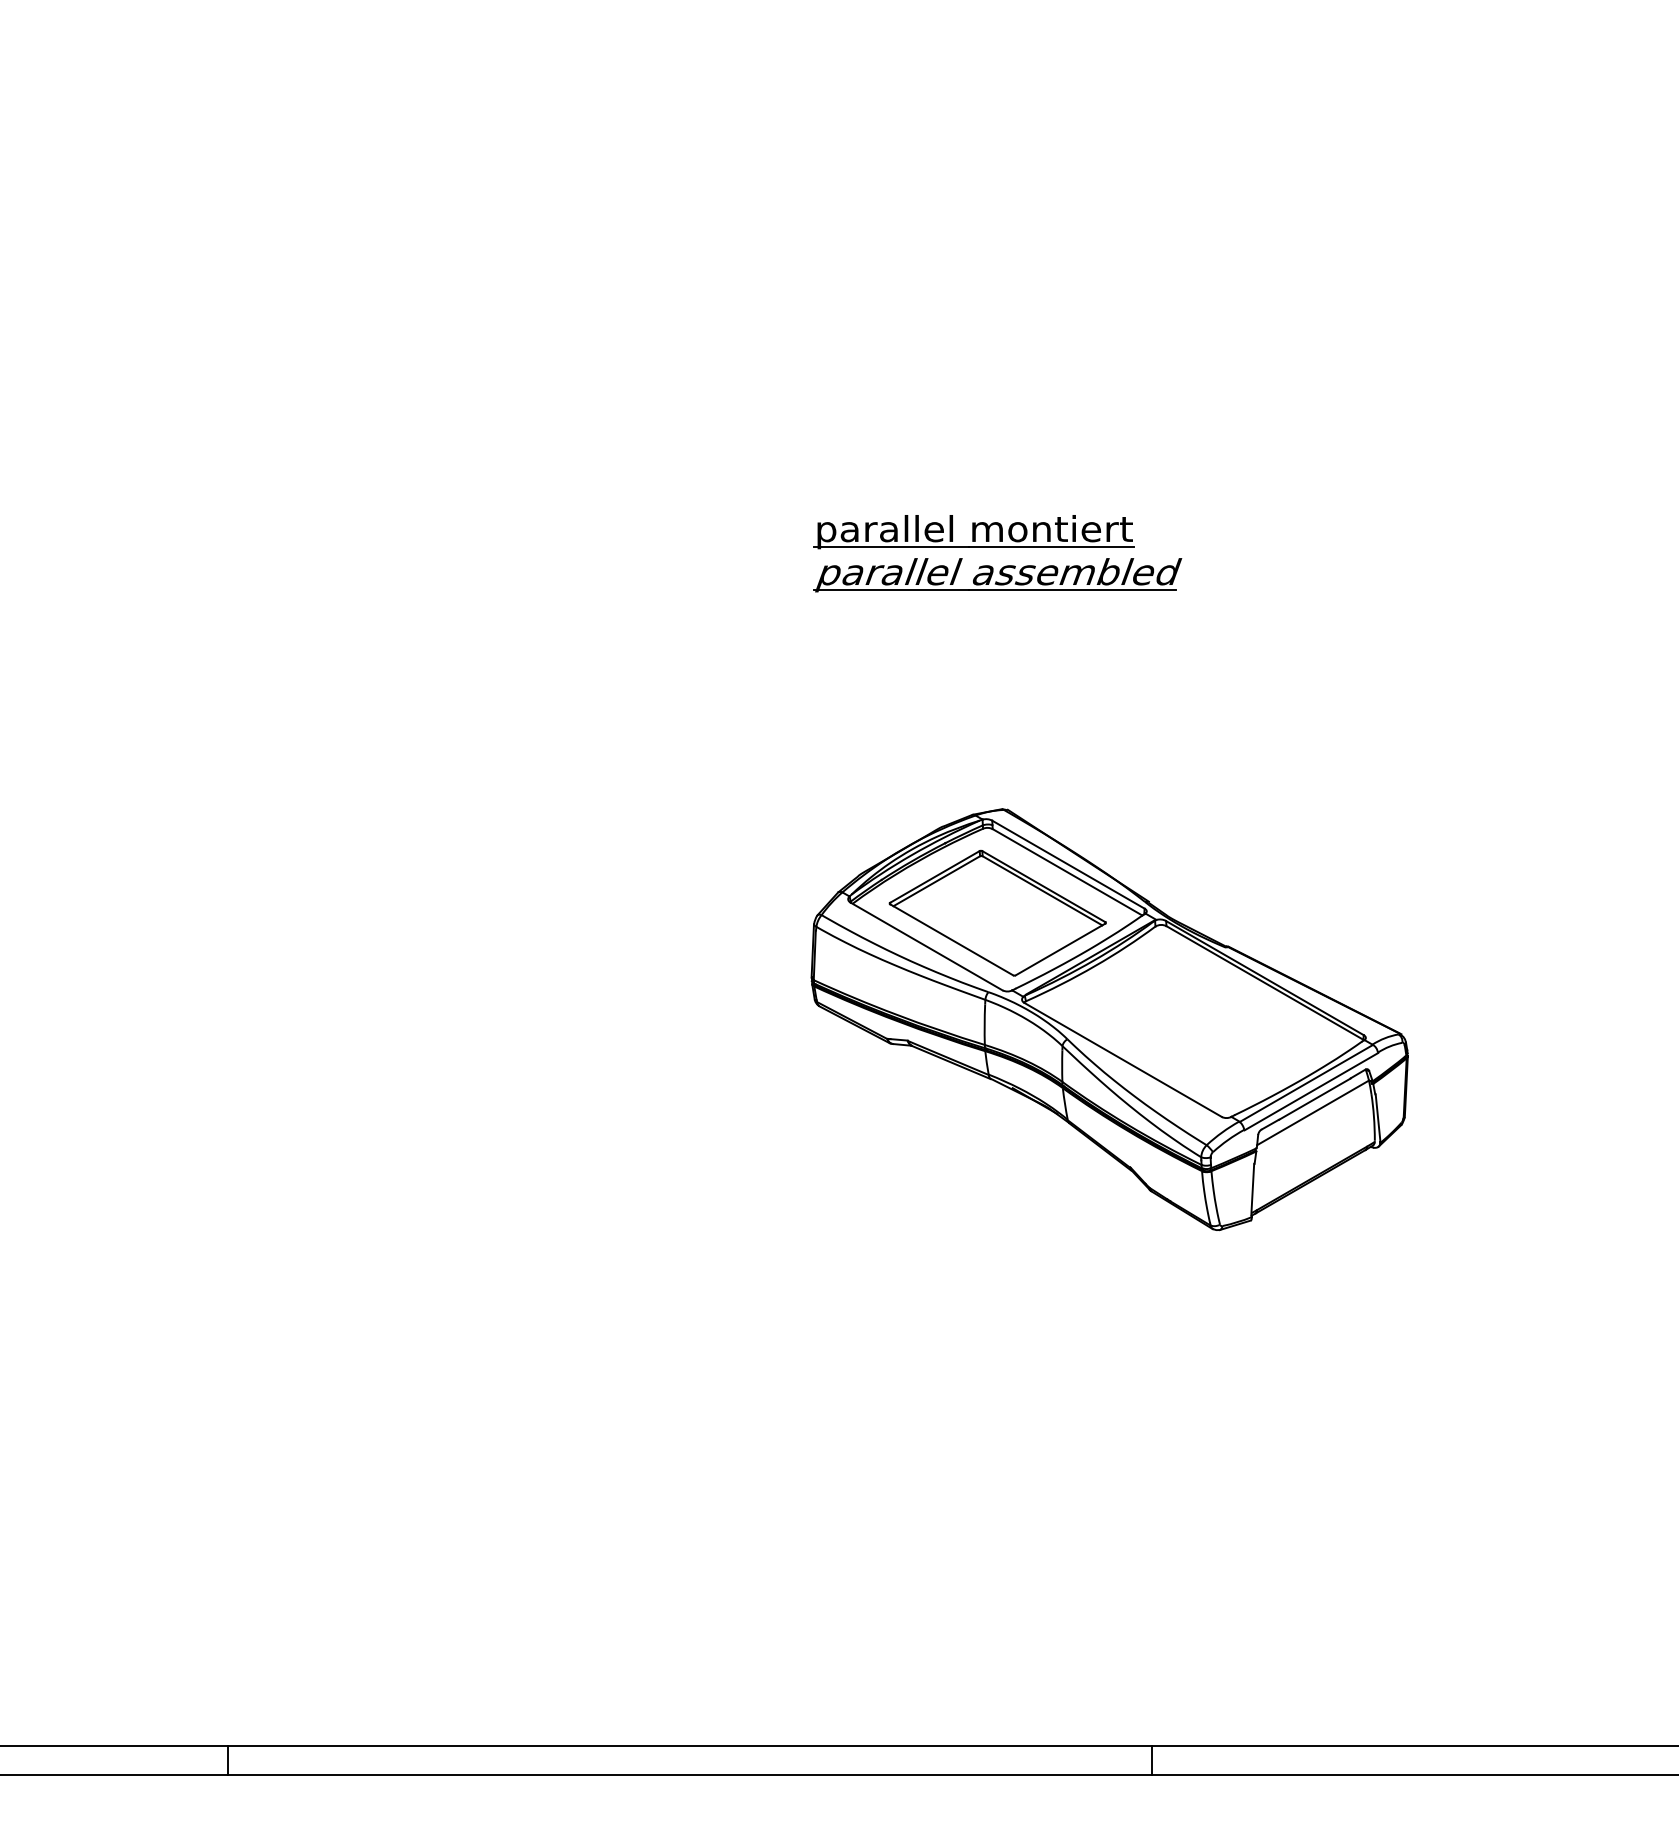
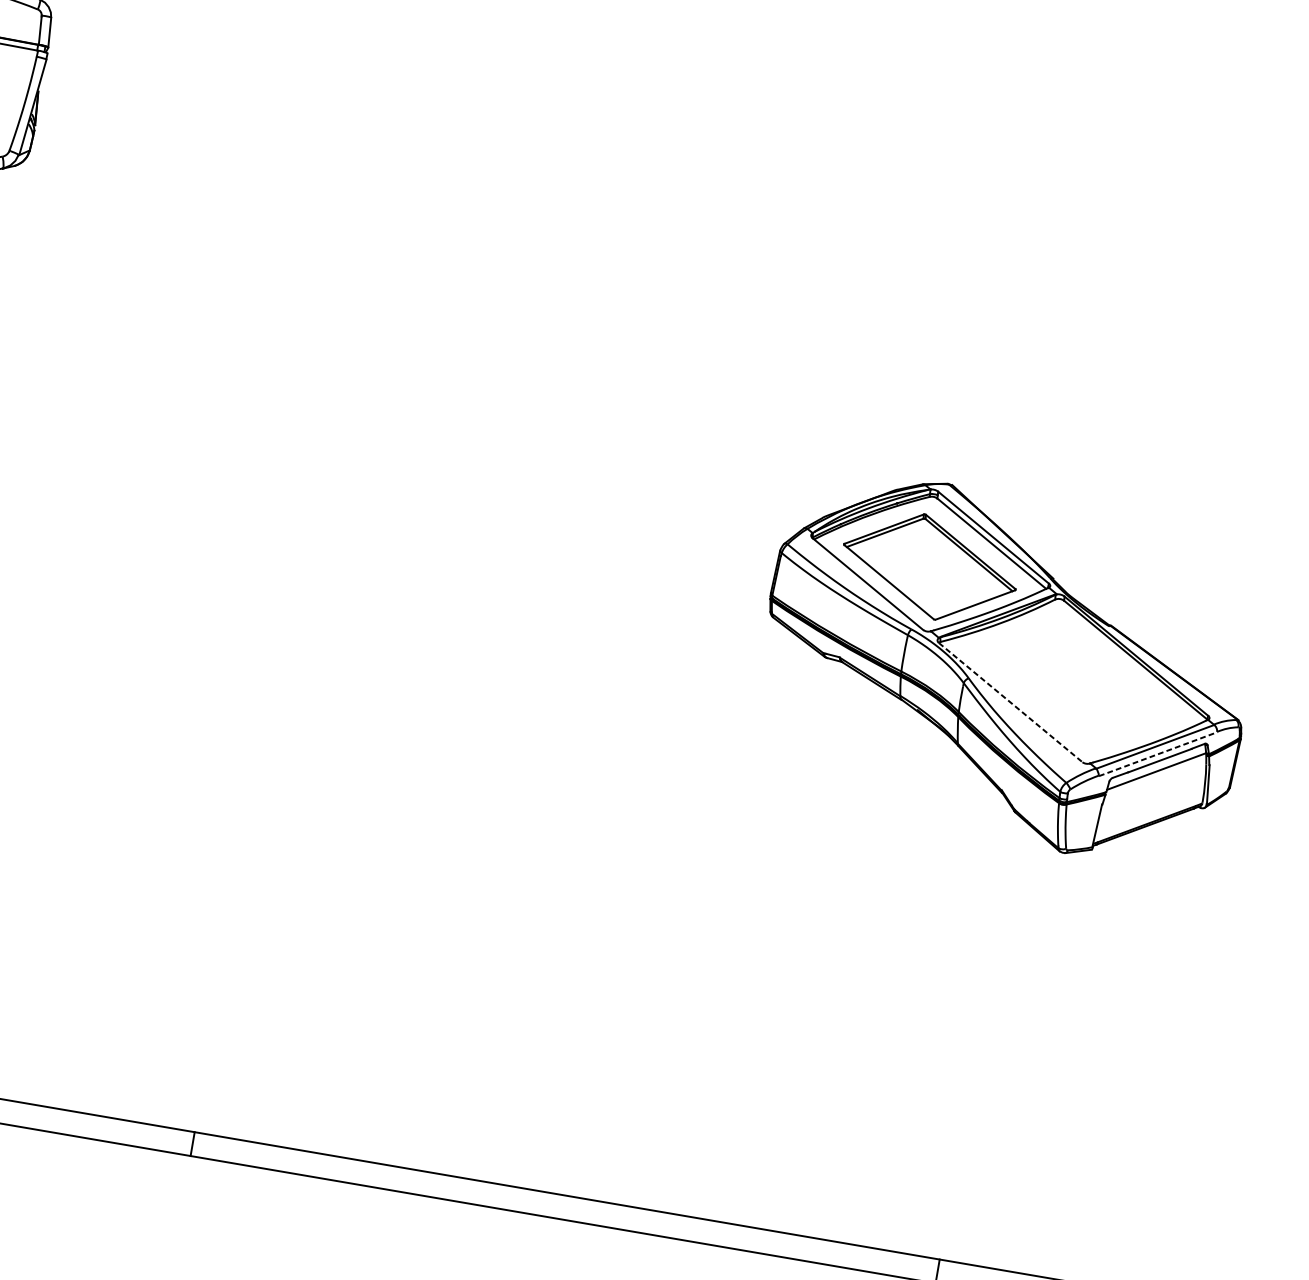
part: (997, 553) -> (979, 276), removed
line: (1123, 1060) -> (1010, 703), solid -> dashed
line: (1311, 1091) -> (1158, 754), solid -> dashed

